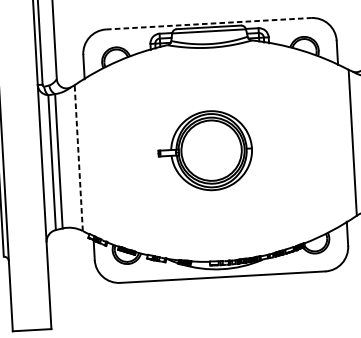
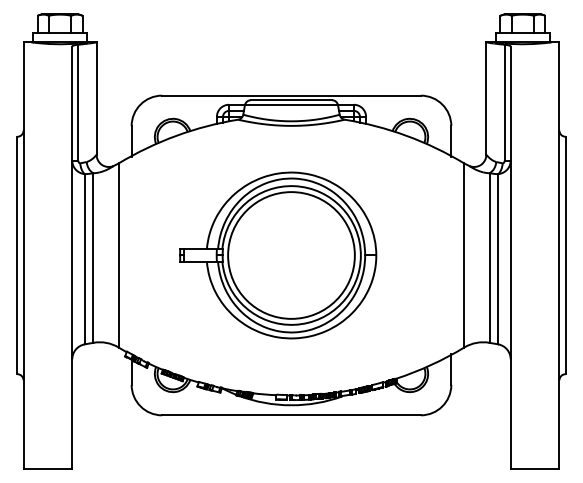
line: (208, 23) -> (291, 95), dashed -> solid
part: (205, 151) -> (278, 255), size x1.67
line: (78, 158) -> (118, 255), dashed -> solid

